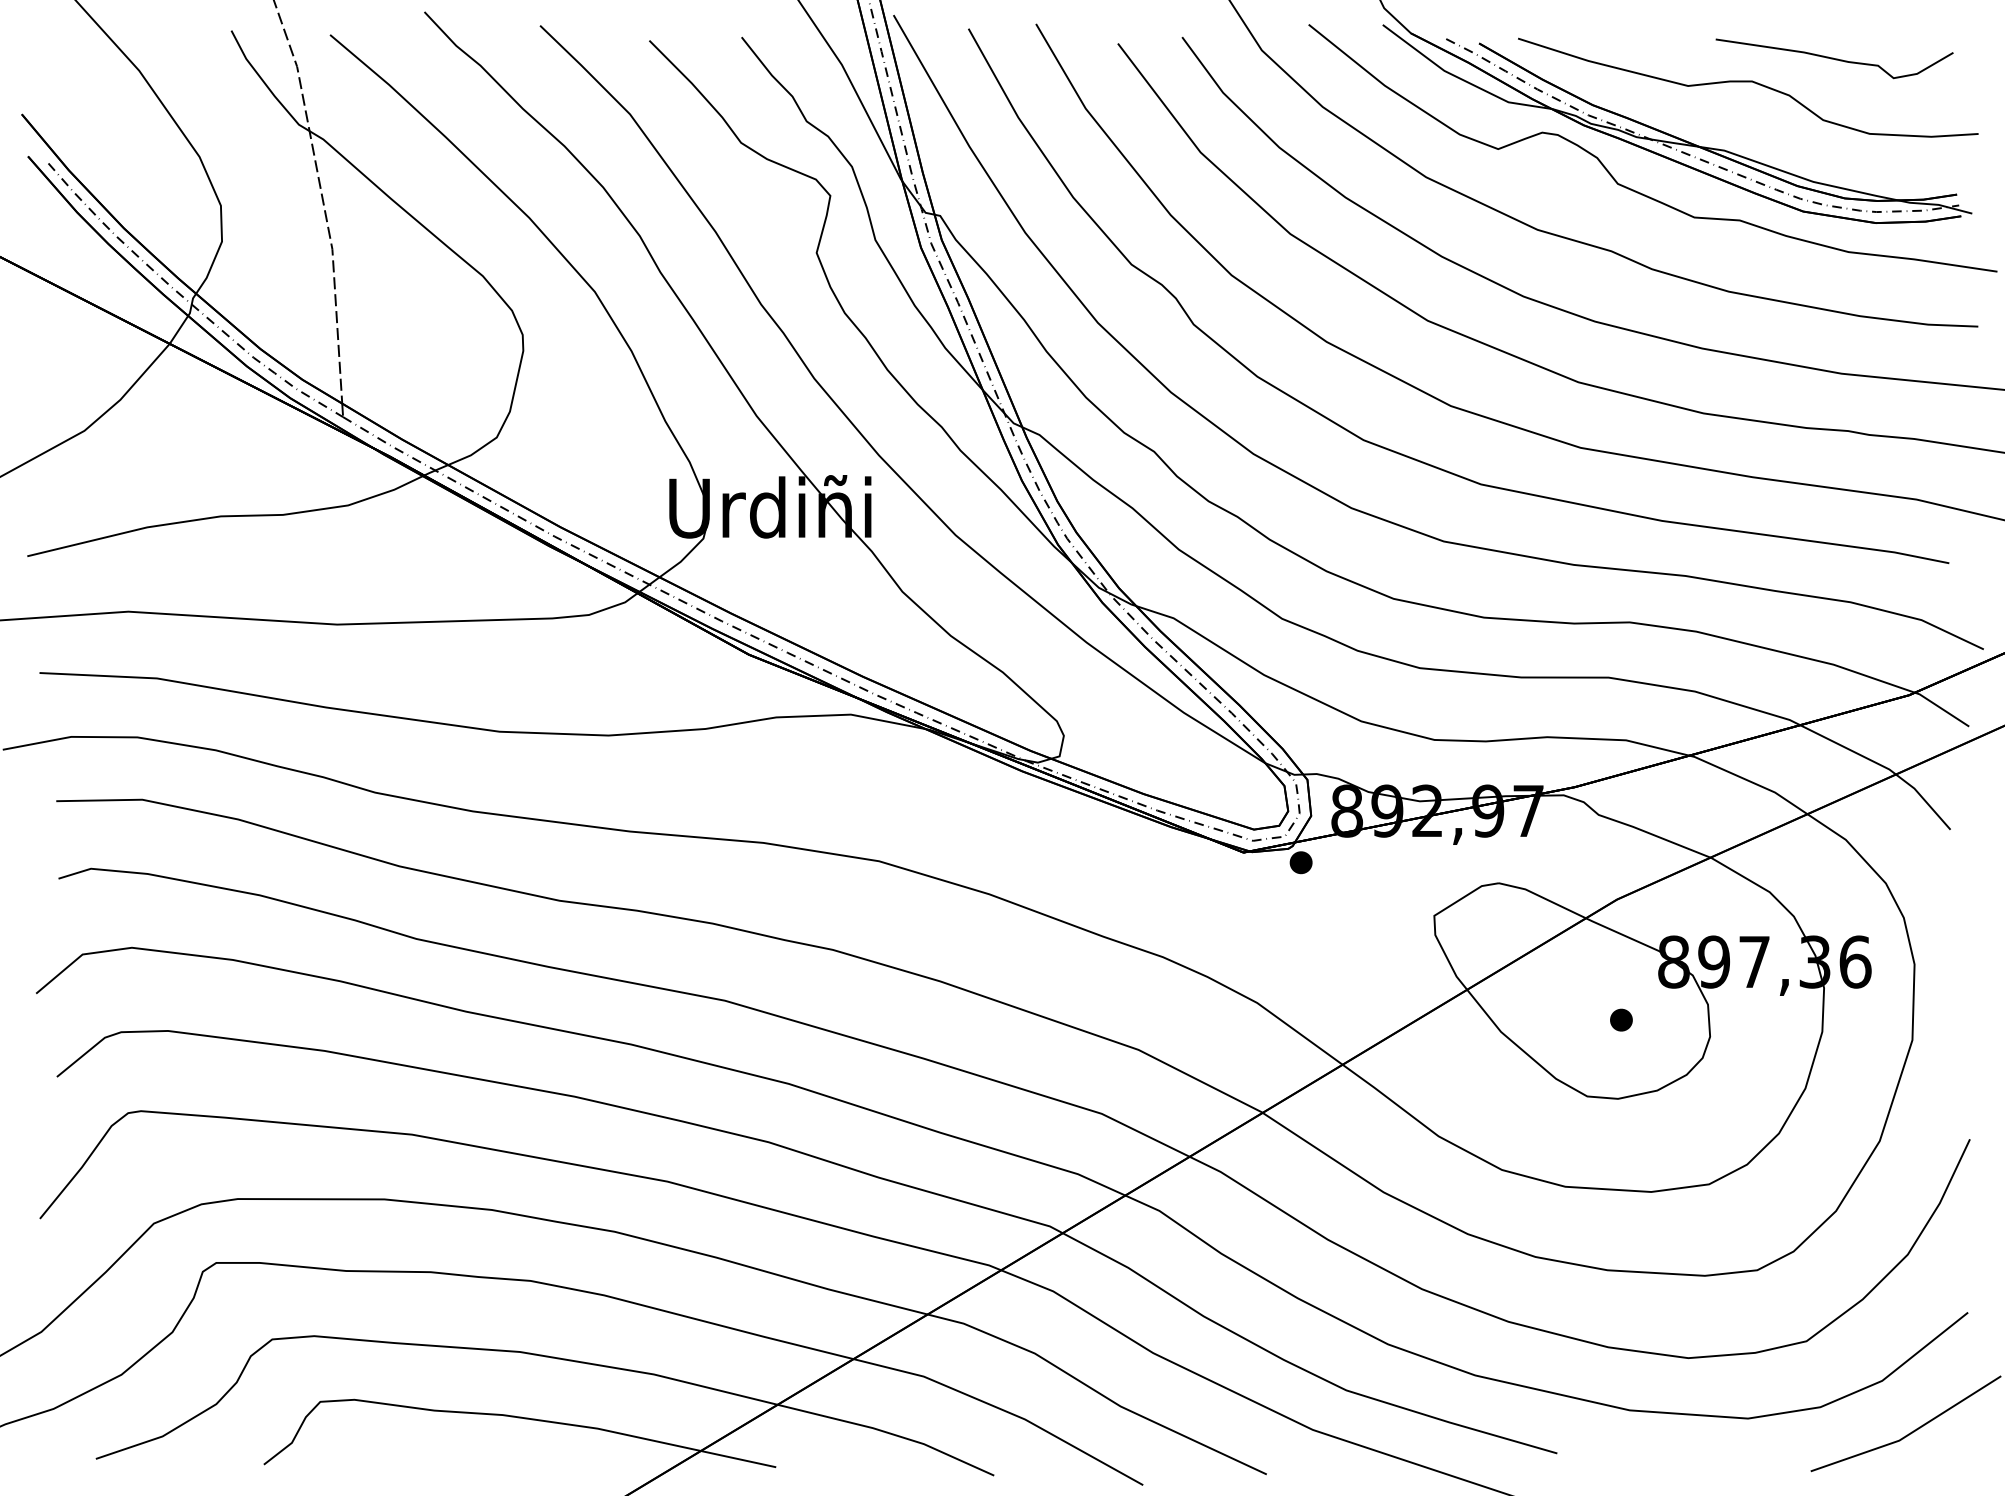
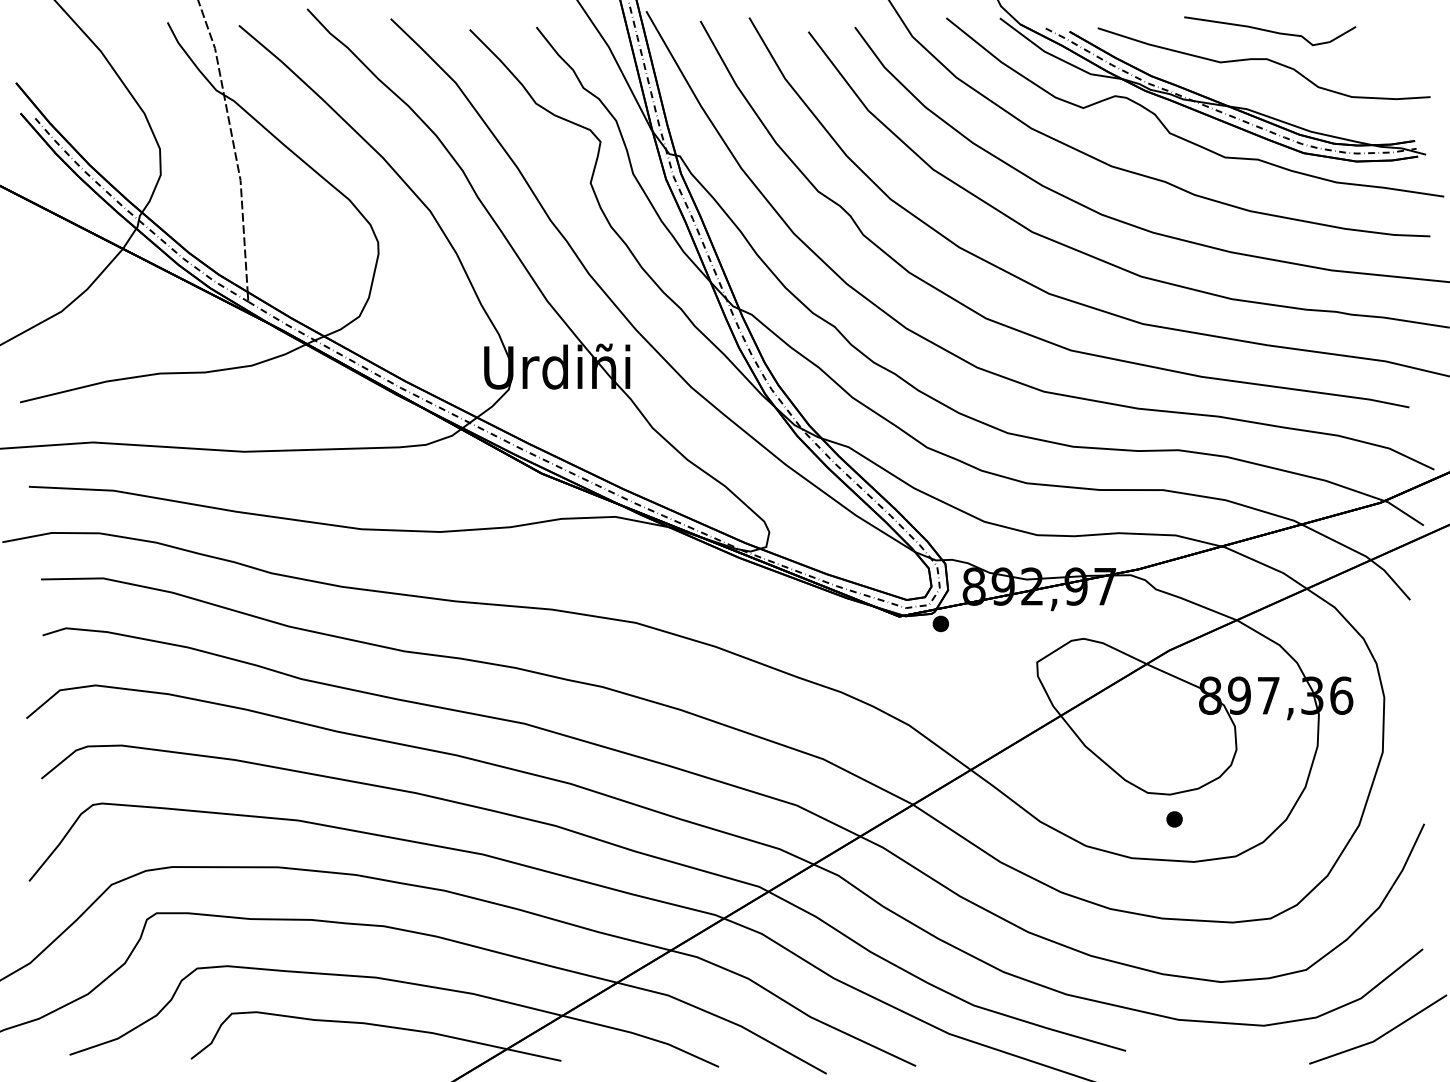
curve: (1834, 58) -> (1270, 30), moved
part: (1621, 1019) -> (1174, 818), moved

